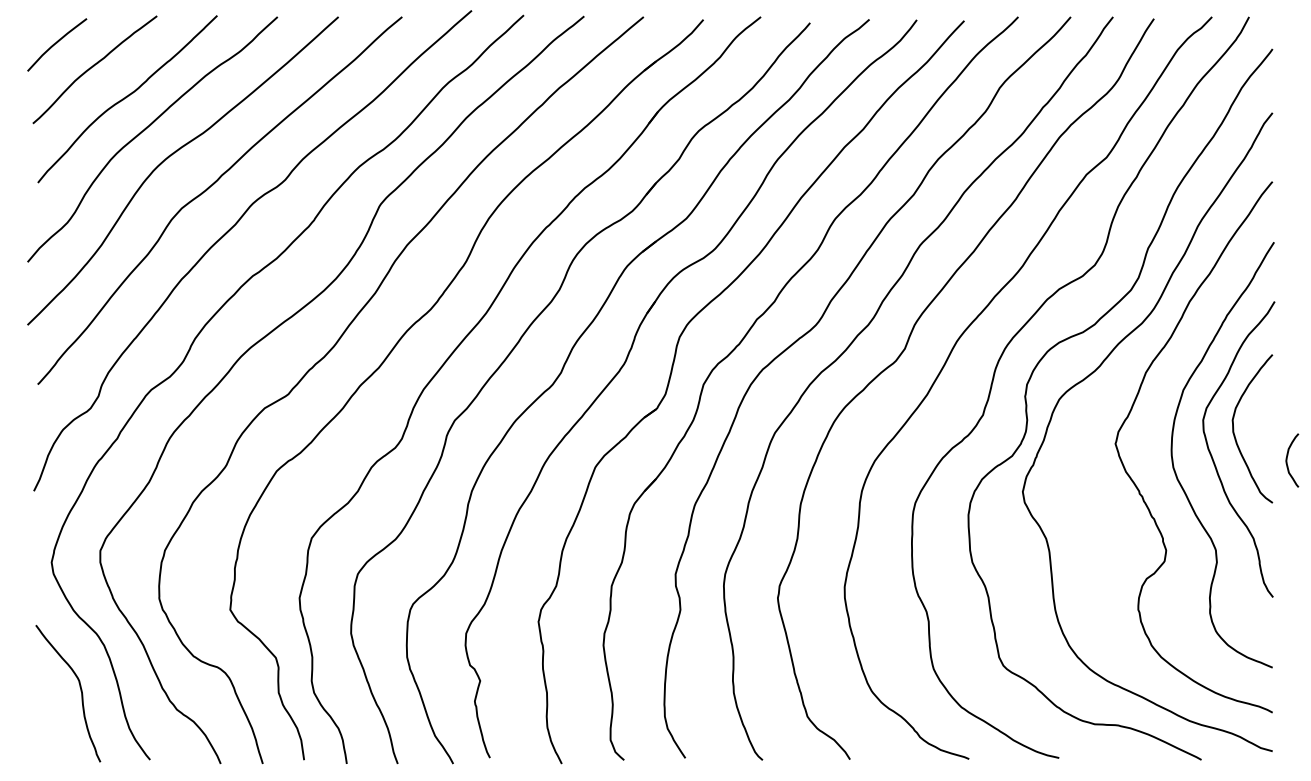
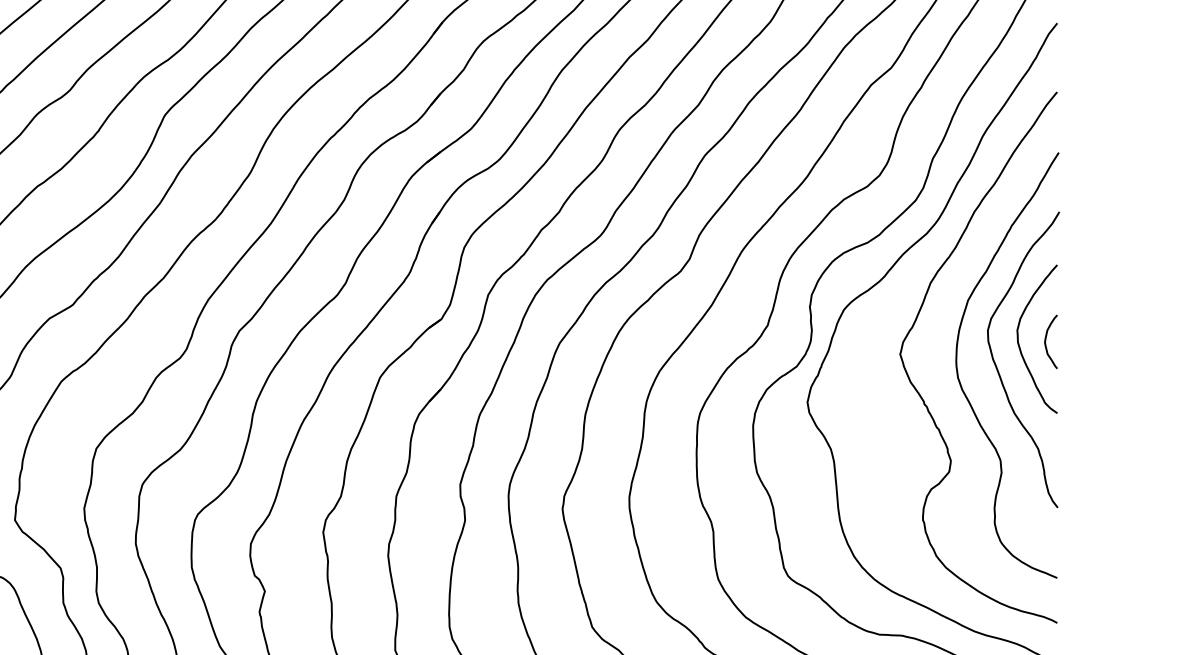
curve: (1287, 460) -> (1046, 341), moved

